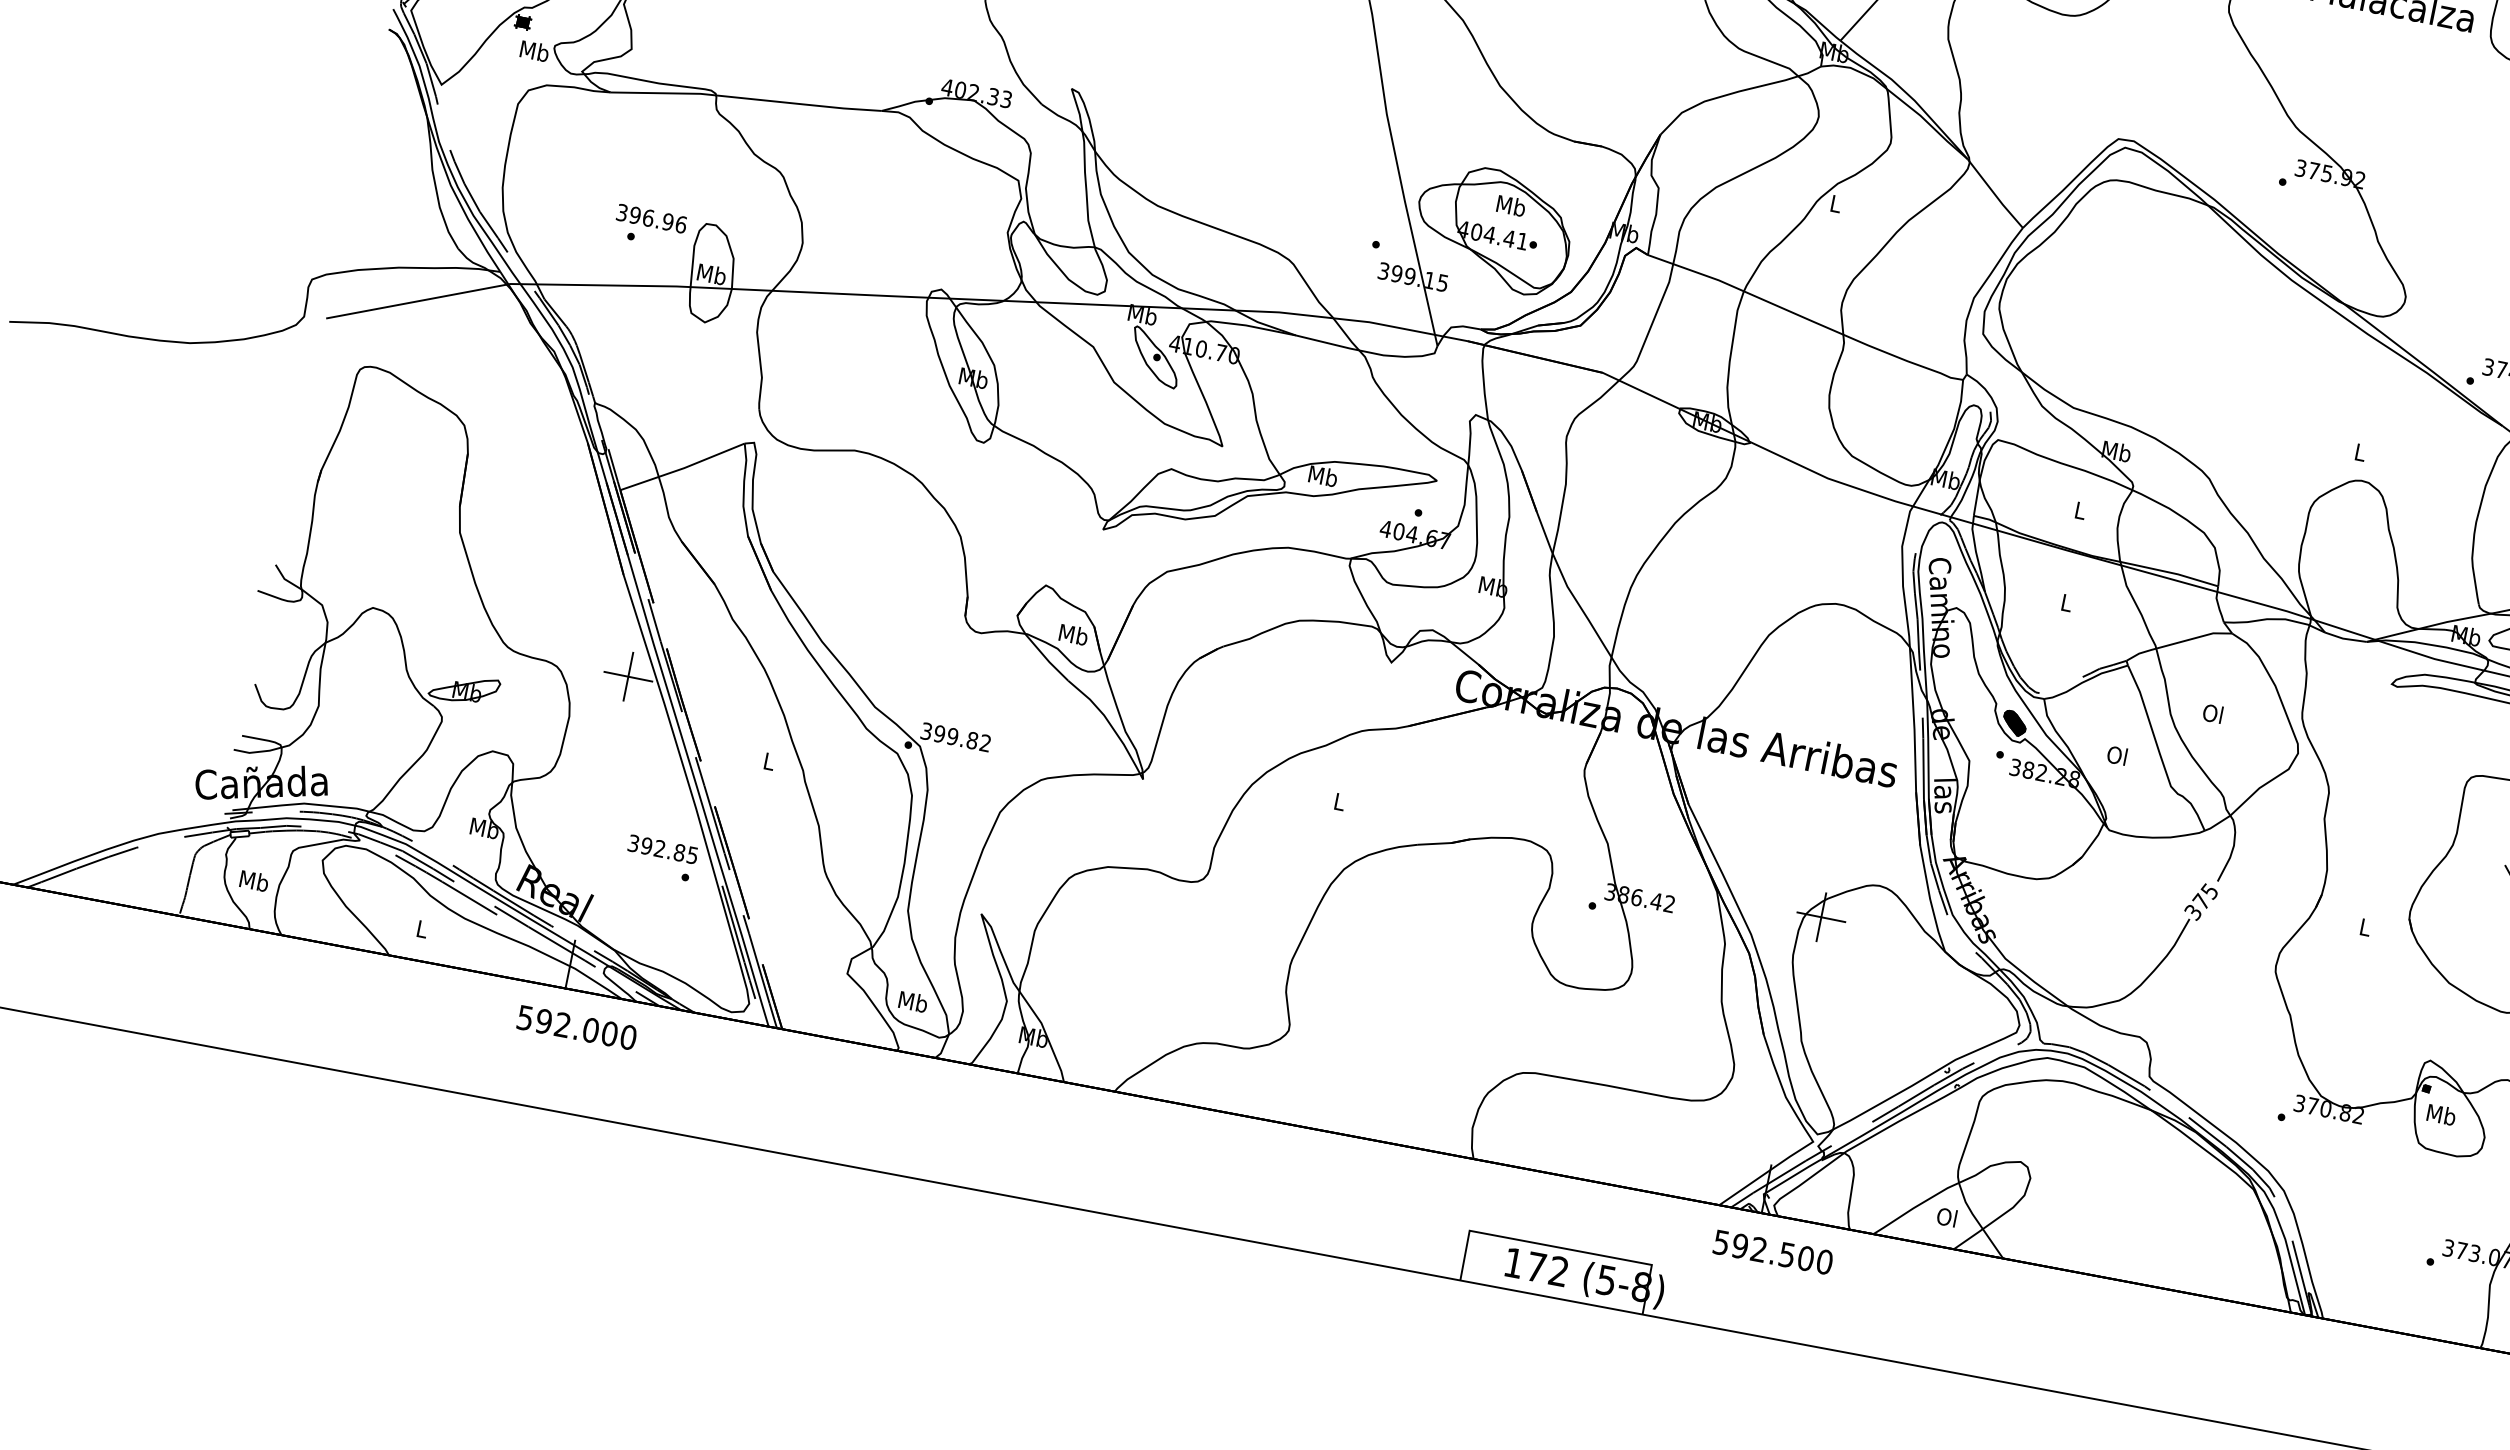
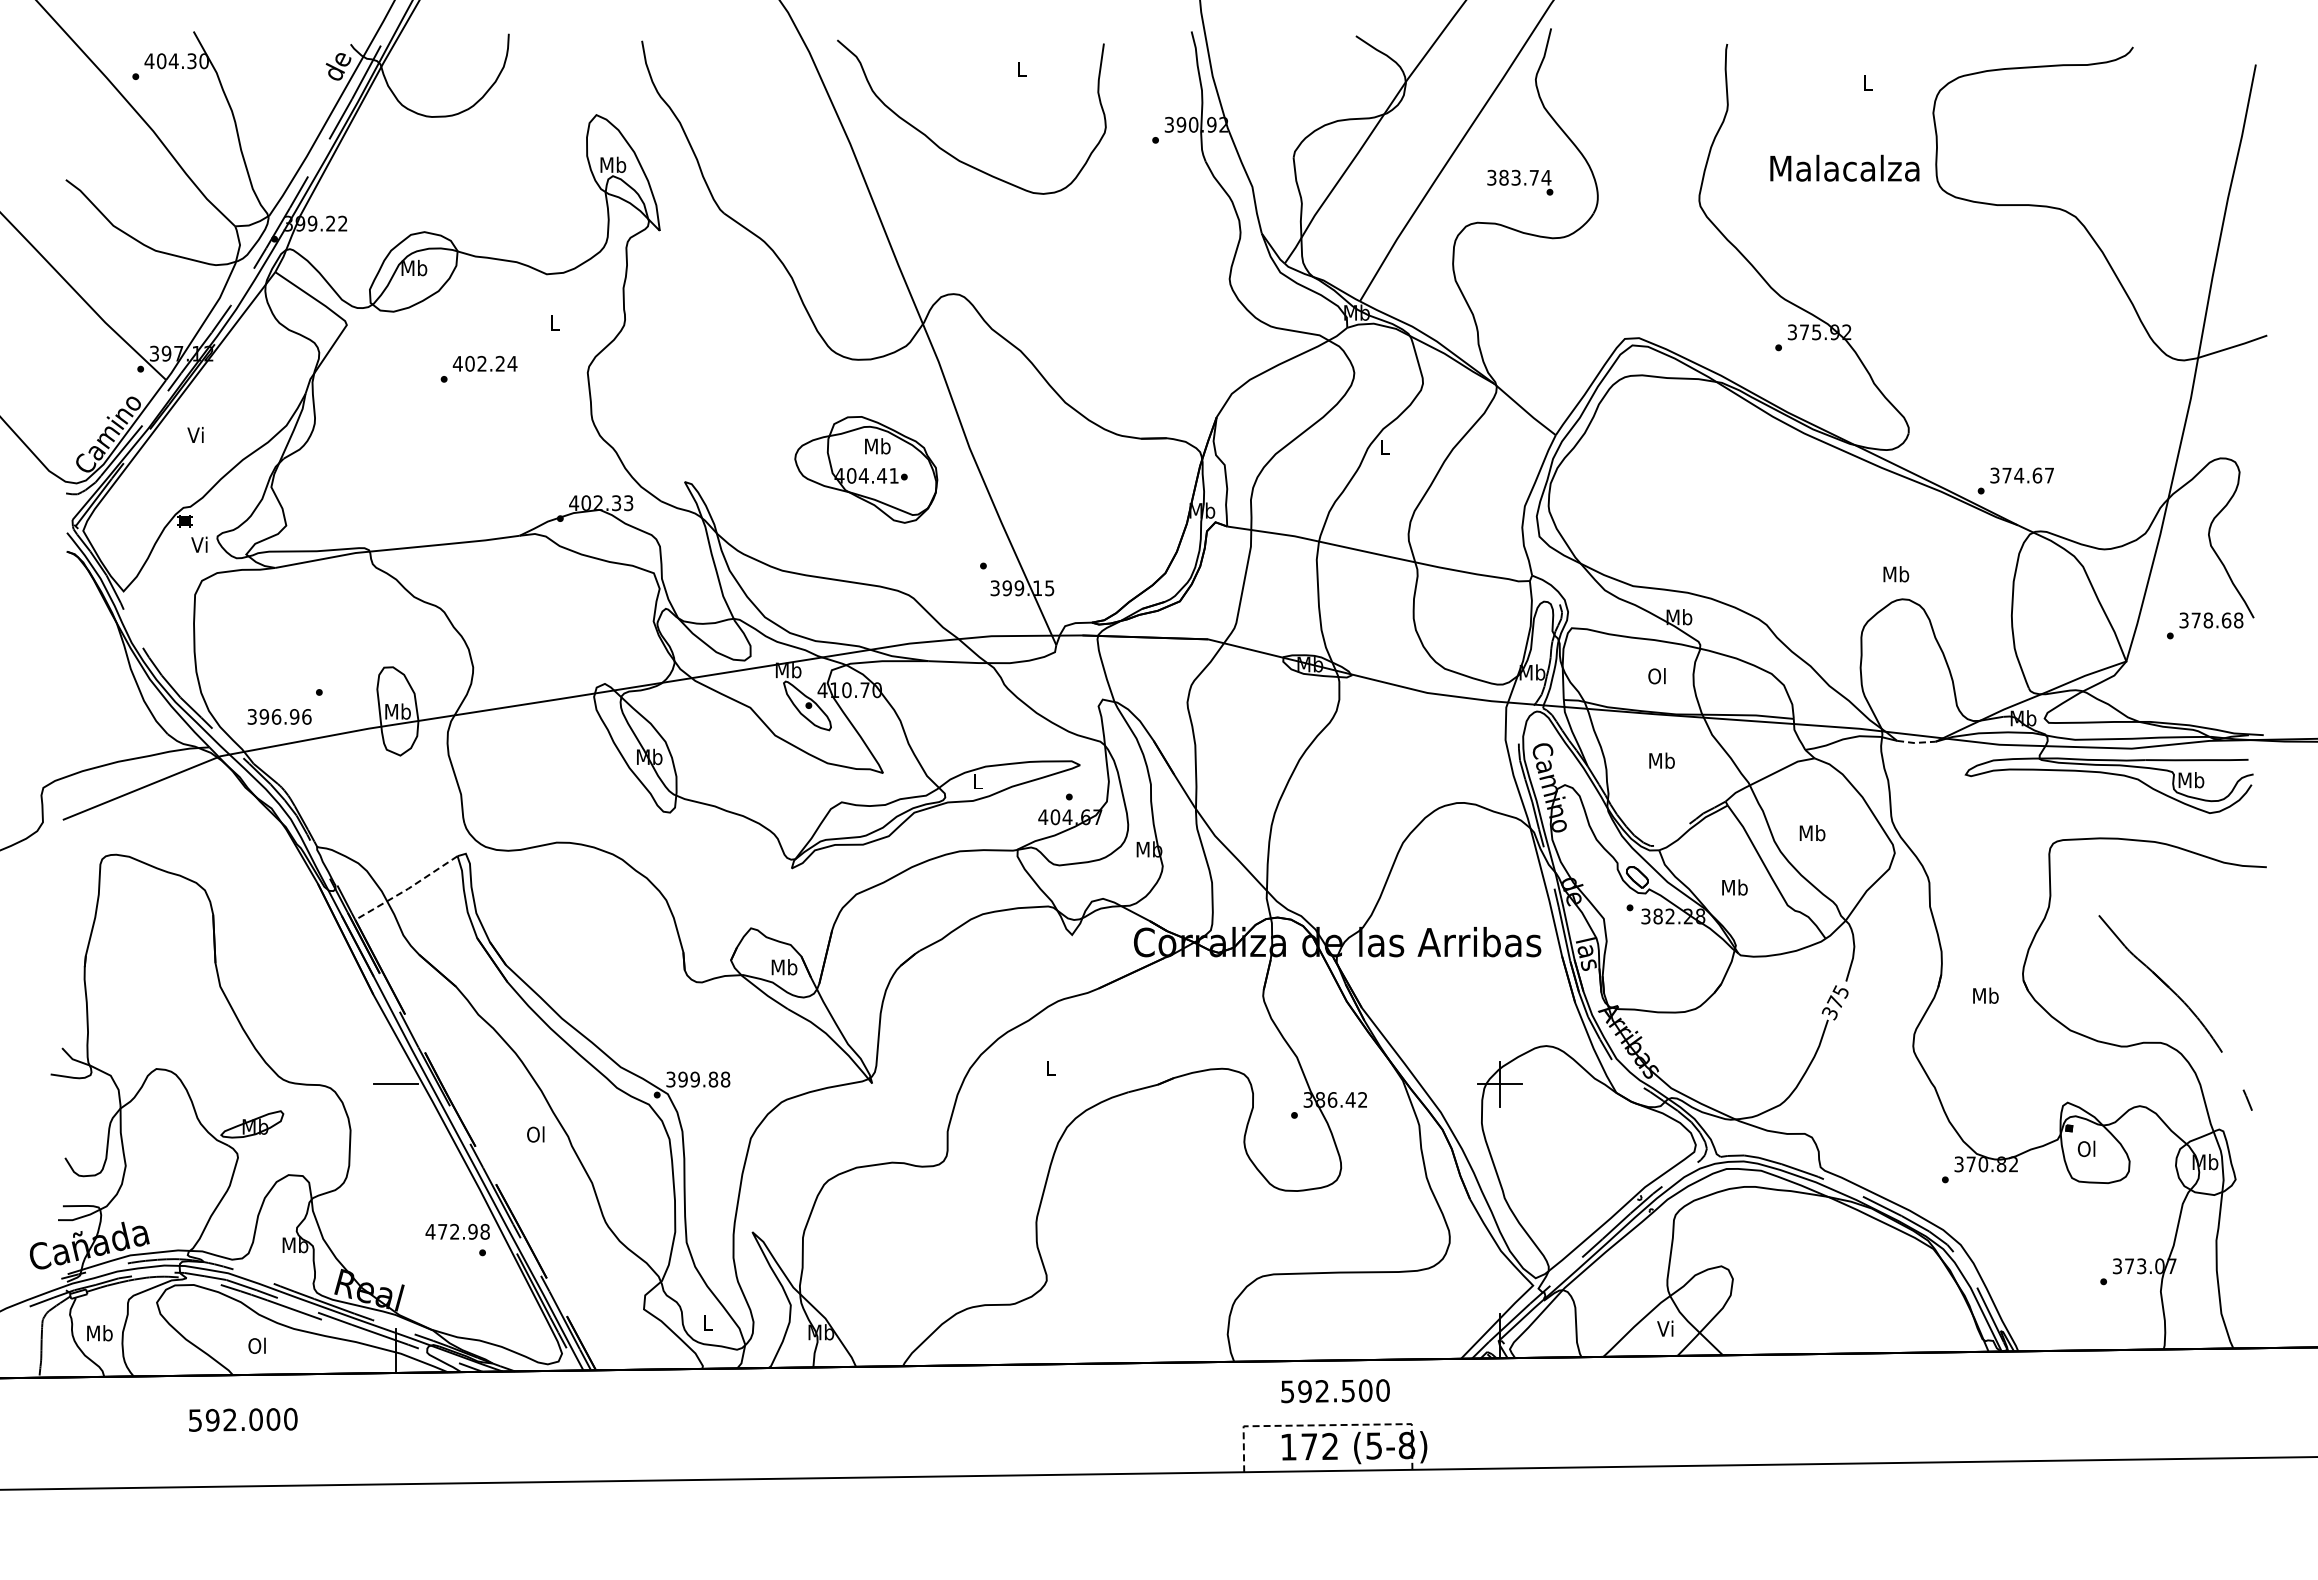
text: (534, 50) -> (200, 544), Mb -> Vi
text: (651, 218) -> (279, 716), moved
part: (1494, 228) -> (866, 469), moved
text: (2360, 452) -> (1896, 574), L -> Mb
line: (683, 468) -> (407, 889), solid -> dashed
text: (1322, 476) -> (977, 781), Mb -> L
text: (2079, 510) -> (1656, 676), L -> Ol
text: (2066, 602) -> (1661, 760), L -> Mb
line: (2345, 638) -> (1916, 742), solid -> dashed
line: (627, 676) -> (395, 1084), removed
text: (2213, 714) -> (1812, 833), Ol -> Mb
fill: (2013, 723) -> (1636, 877), removed
text: (985, 743) -> (725, 1079), 399.82 -> 399.88
text: (2117, 755) -> (1734, 887), Ol -> Mb
text: (768, 761) -> (535, 1134), L -> Ol
text: (662, 849) -> (457, 1231), 392.85 -> 472.98
text: (2365, 926) -> (1985, 995), L -> Mb
text: (420, 928) -> (256, 1345), L -> Ol
text: (913, 1001) -> (707, 1322), Mb -> L
text: (577, 1027) -> (243, 1419), moved
text: (2441, 1114) -> (2087, 1148), Mb -> Ol
text: (1946, 1216) -> (1665, 1328), Ol -> Vi
line: (1560, 1248) -> (1327, 1425), solid -> dashed
text: (1773, 1252) -> (1335, 1391), moved

